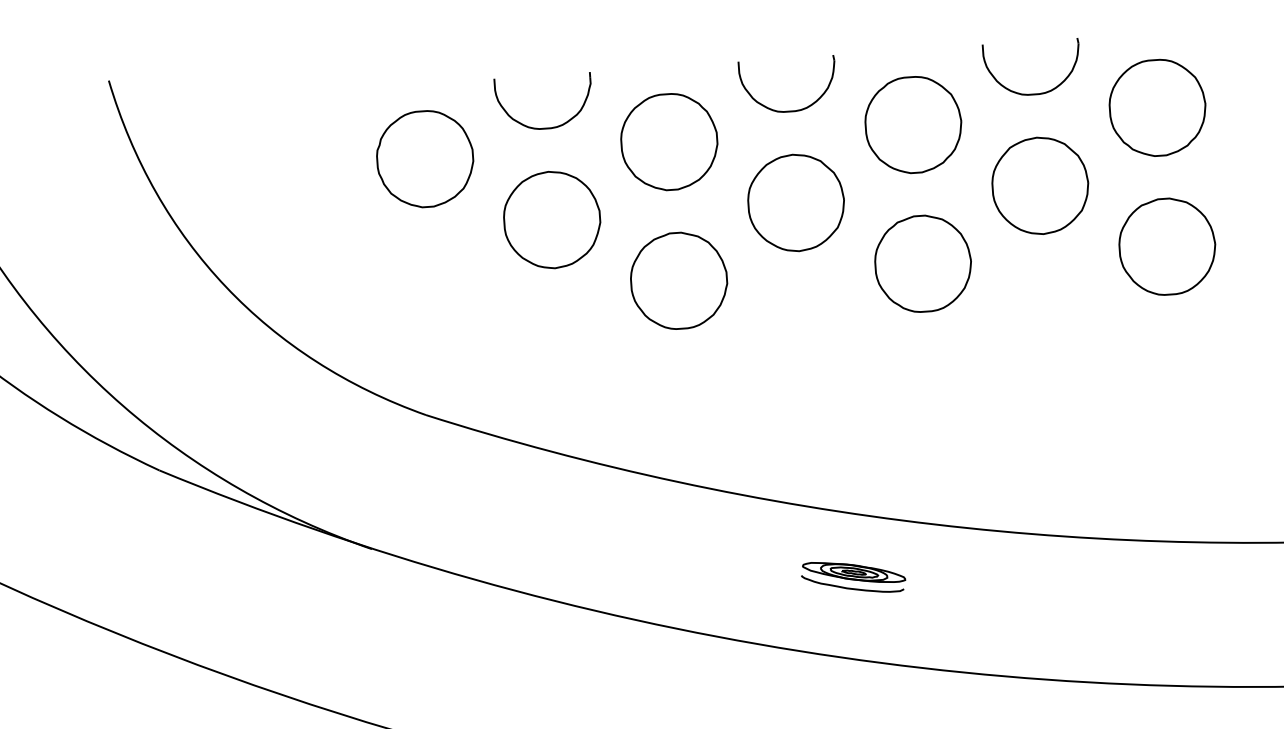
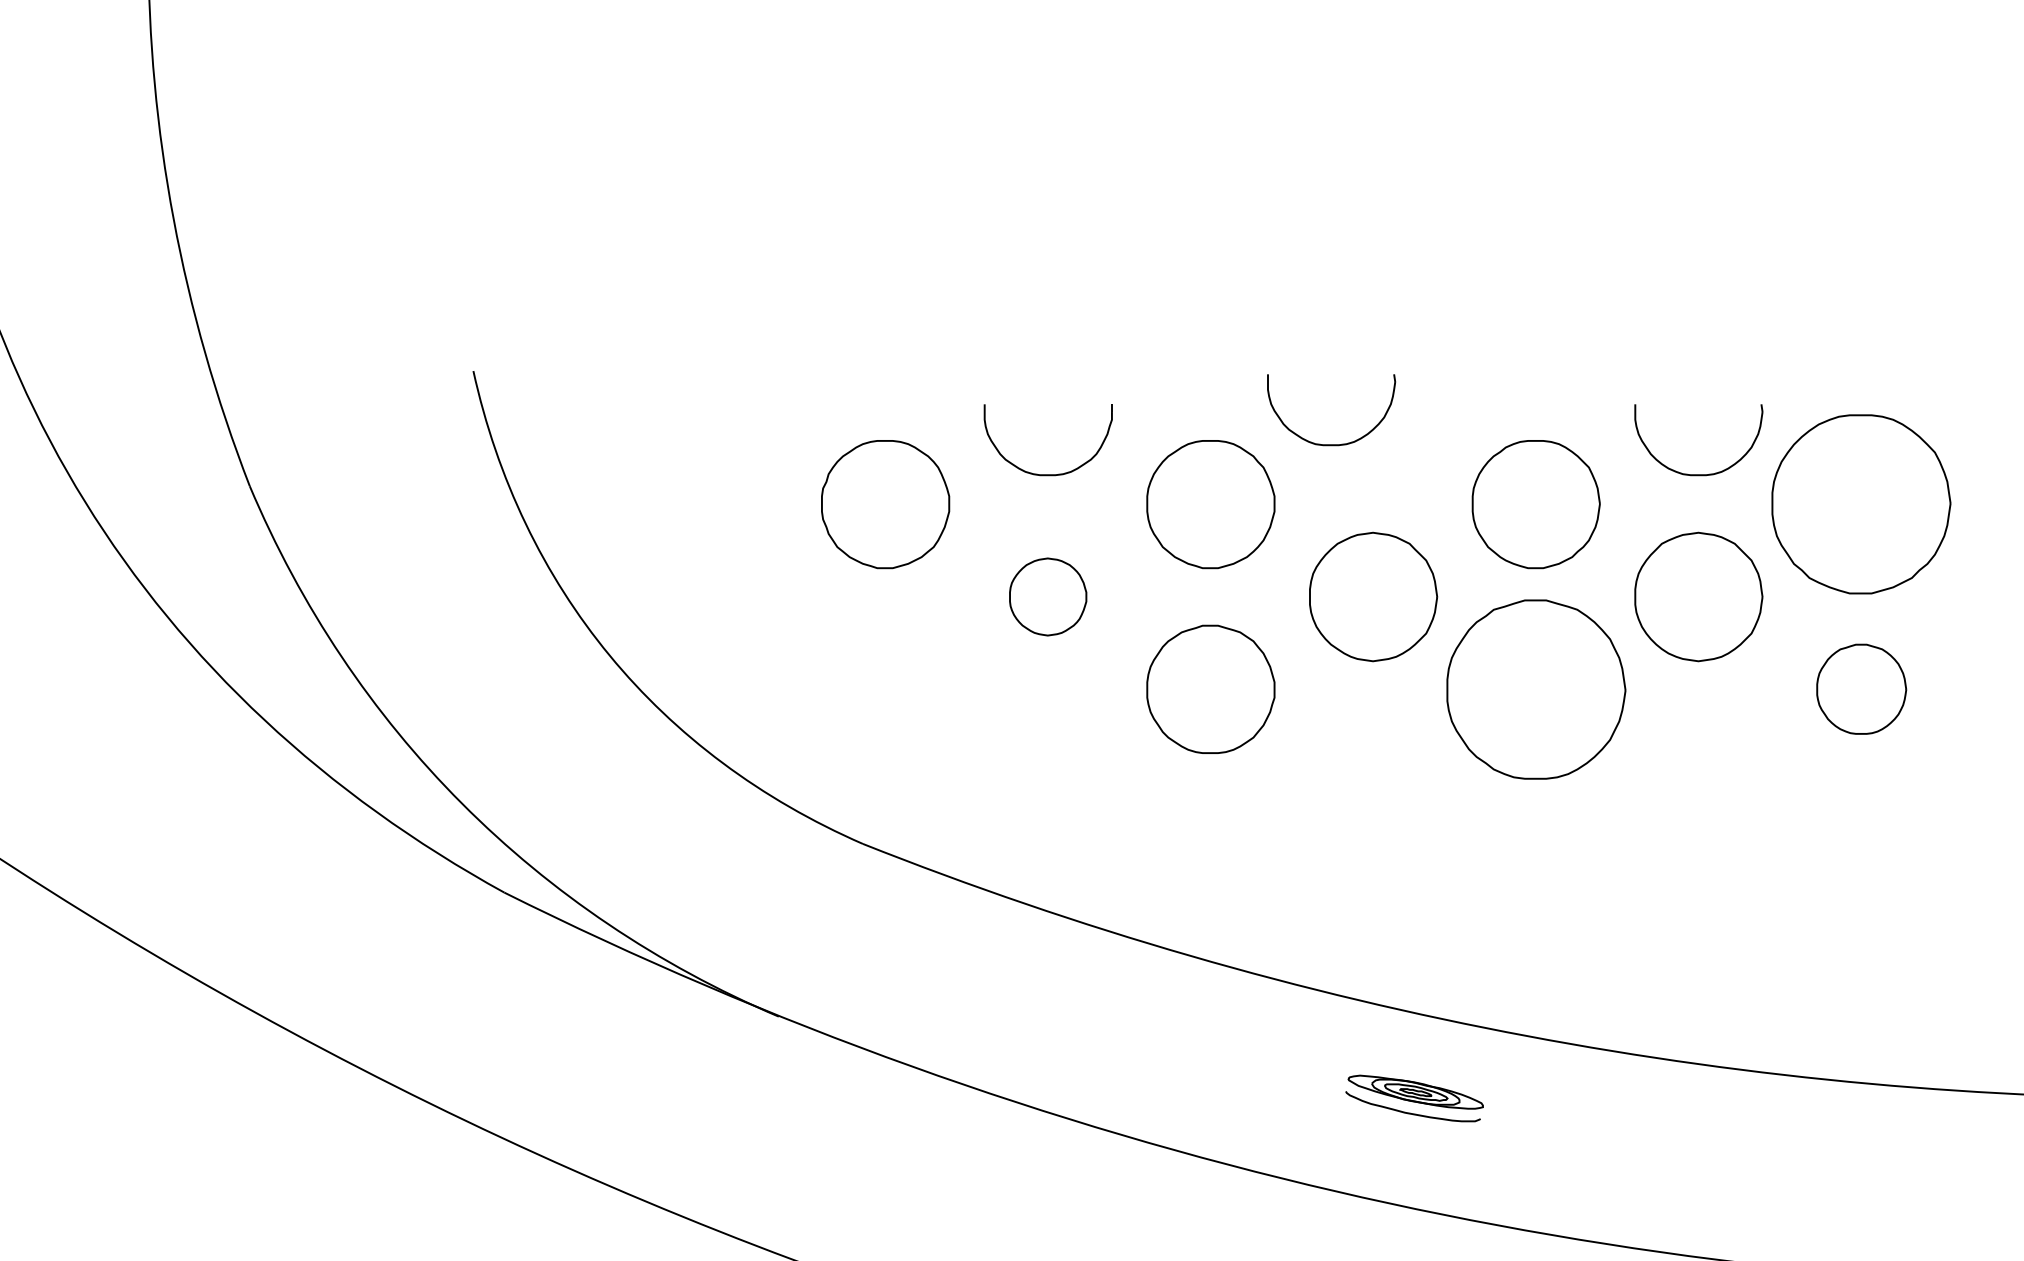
part: (1157, 107) -> (1861, 504), size x1.4
part: (789, 111) -> (1331, 444), moved
part: (551, 219) -> (1047, 596), size x0.6
part: (1167, 246) -> (1861, 688), size x0.7
part: (922, 263) -> (1535, 688), size x1.4

